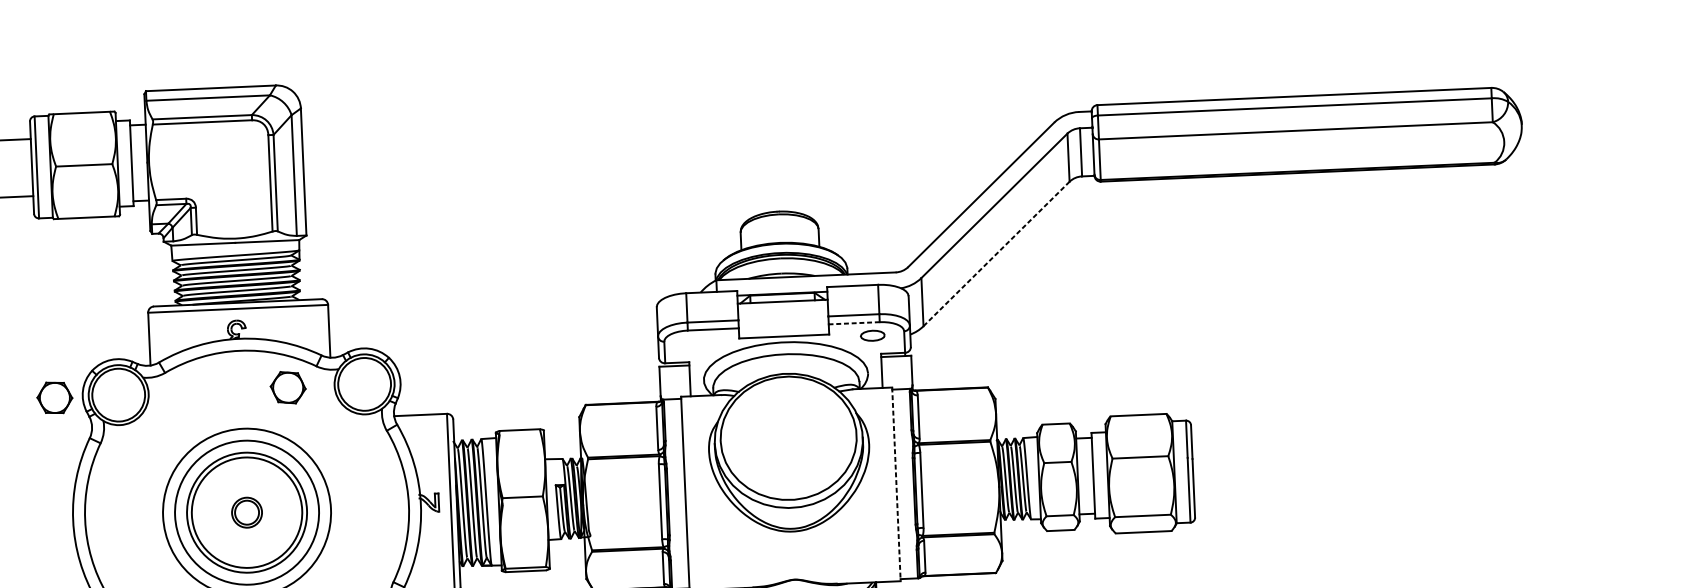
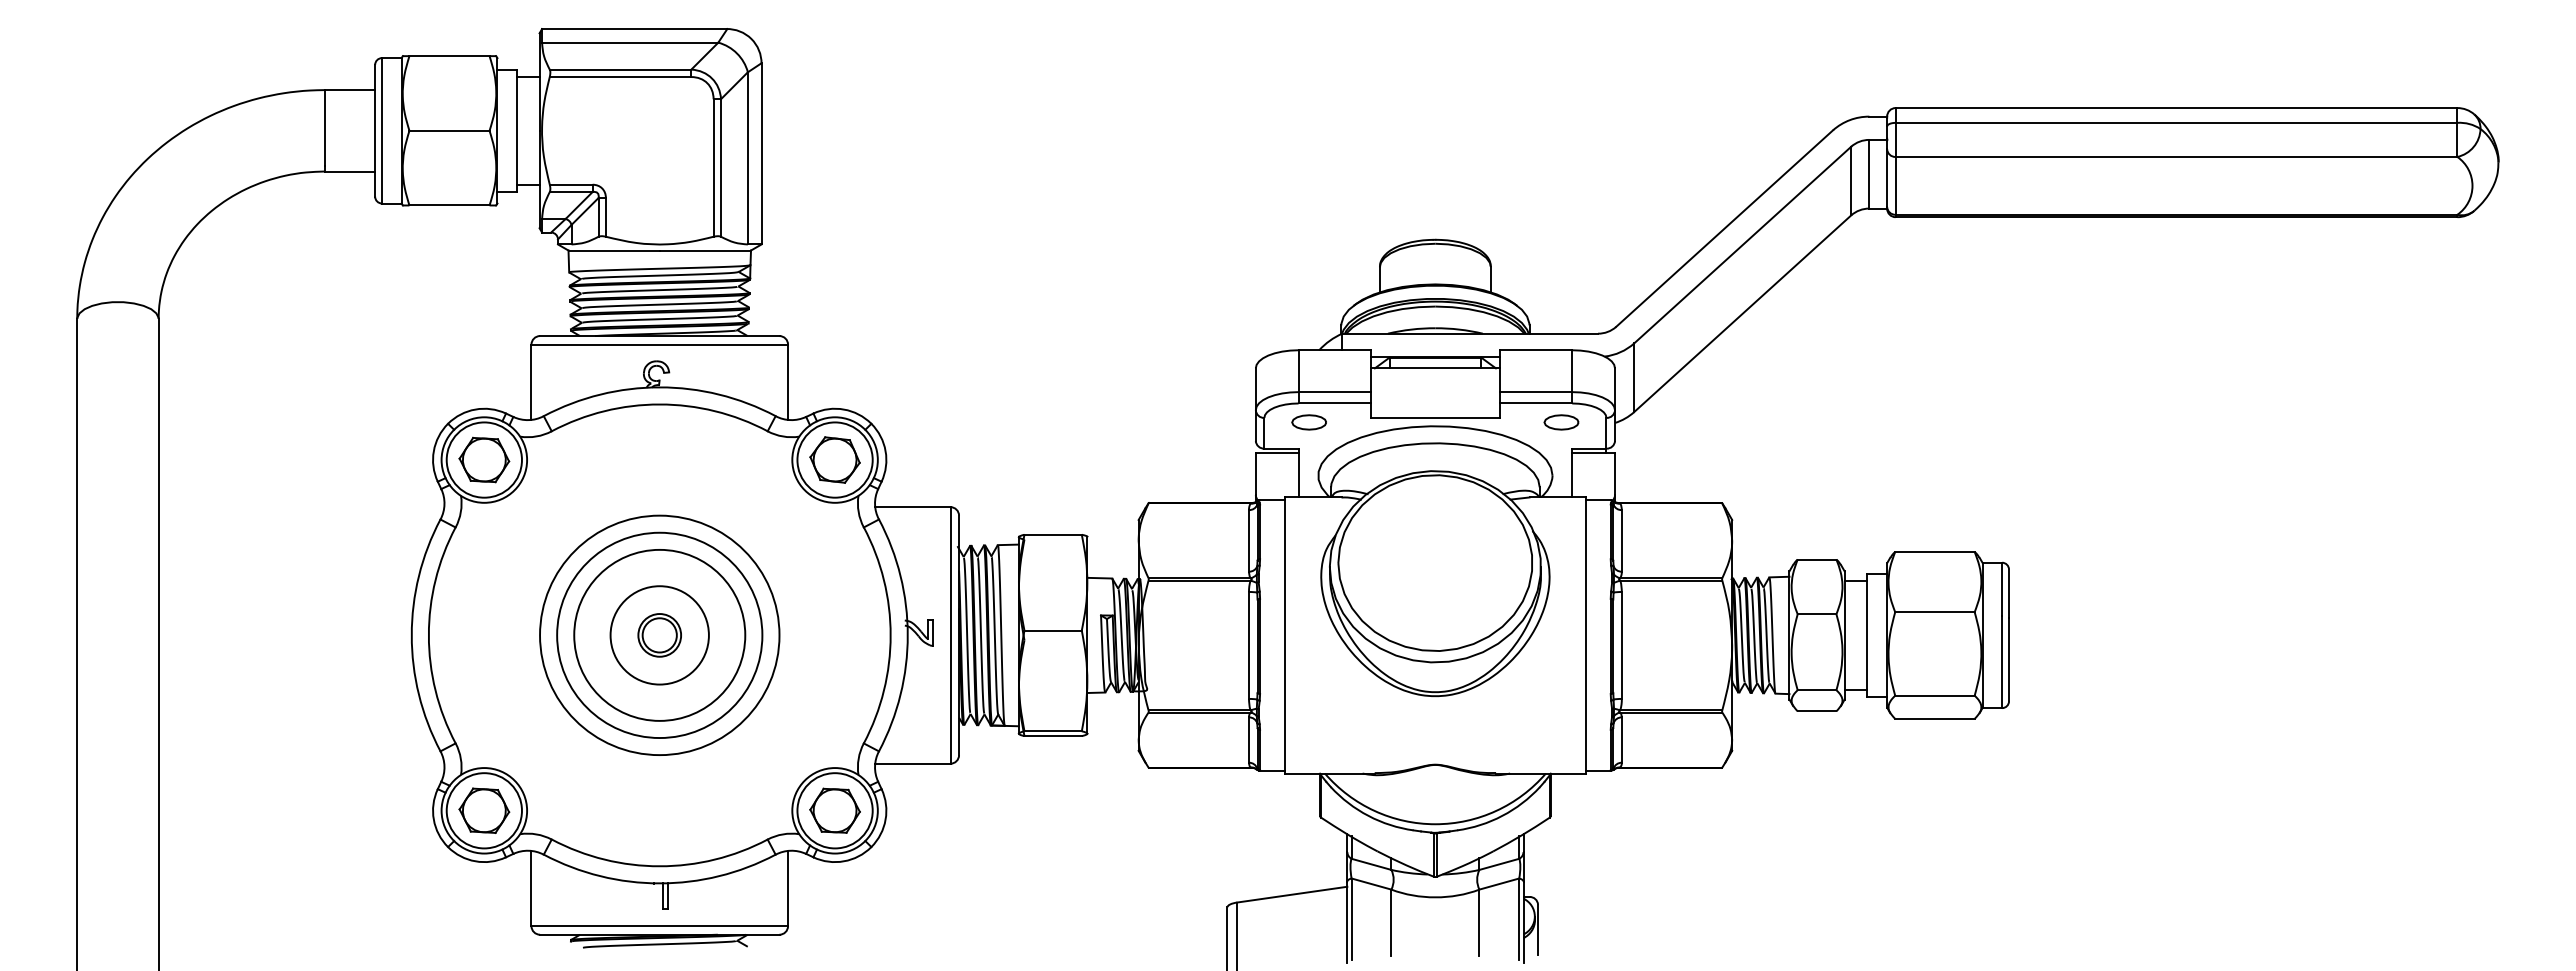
line: (997, 253) -> (1743, 313), dashed -> solid
line: (853, 323) -> (1535, 403), dashed -> solid
part: (695, 343) -> (1308, 422), added
part: (287, 387) -> (834, 459), moved
part: (54, 397) -> (484, 459), moved
line: (896, 484) -> (1585, 635), dashed -> solid
circle: (246, 512) -> (659, 635), size x0.62

